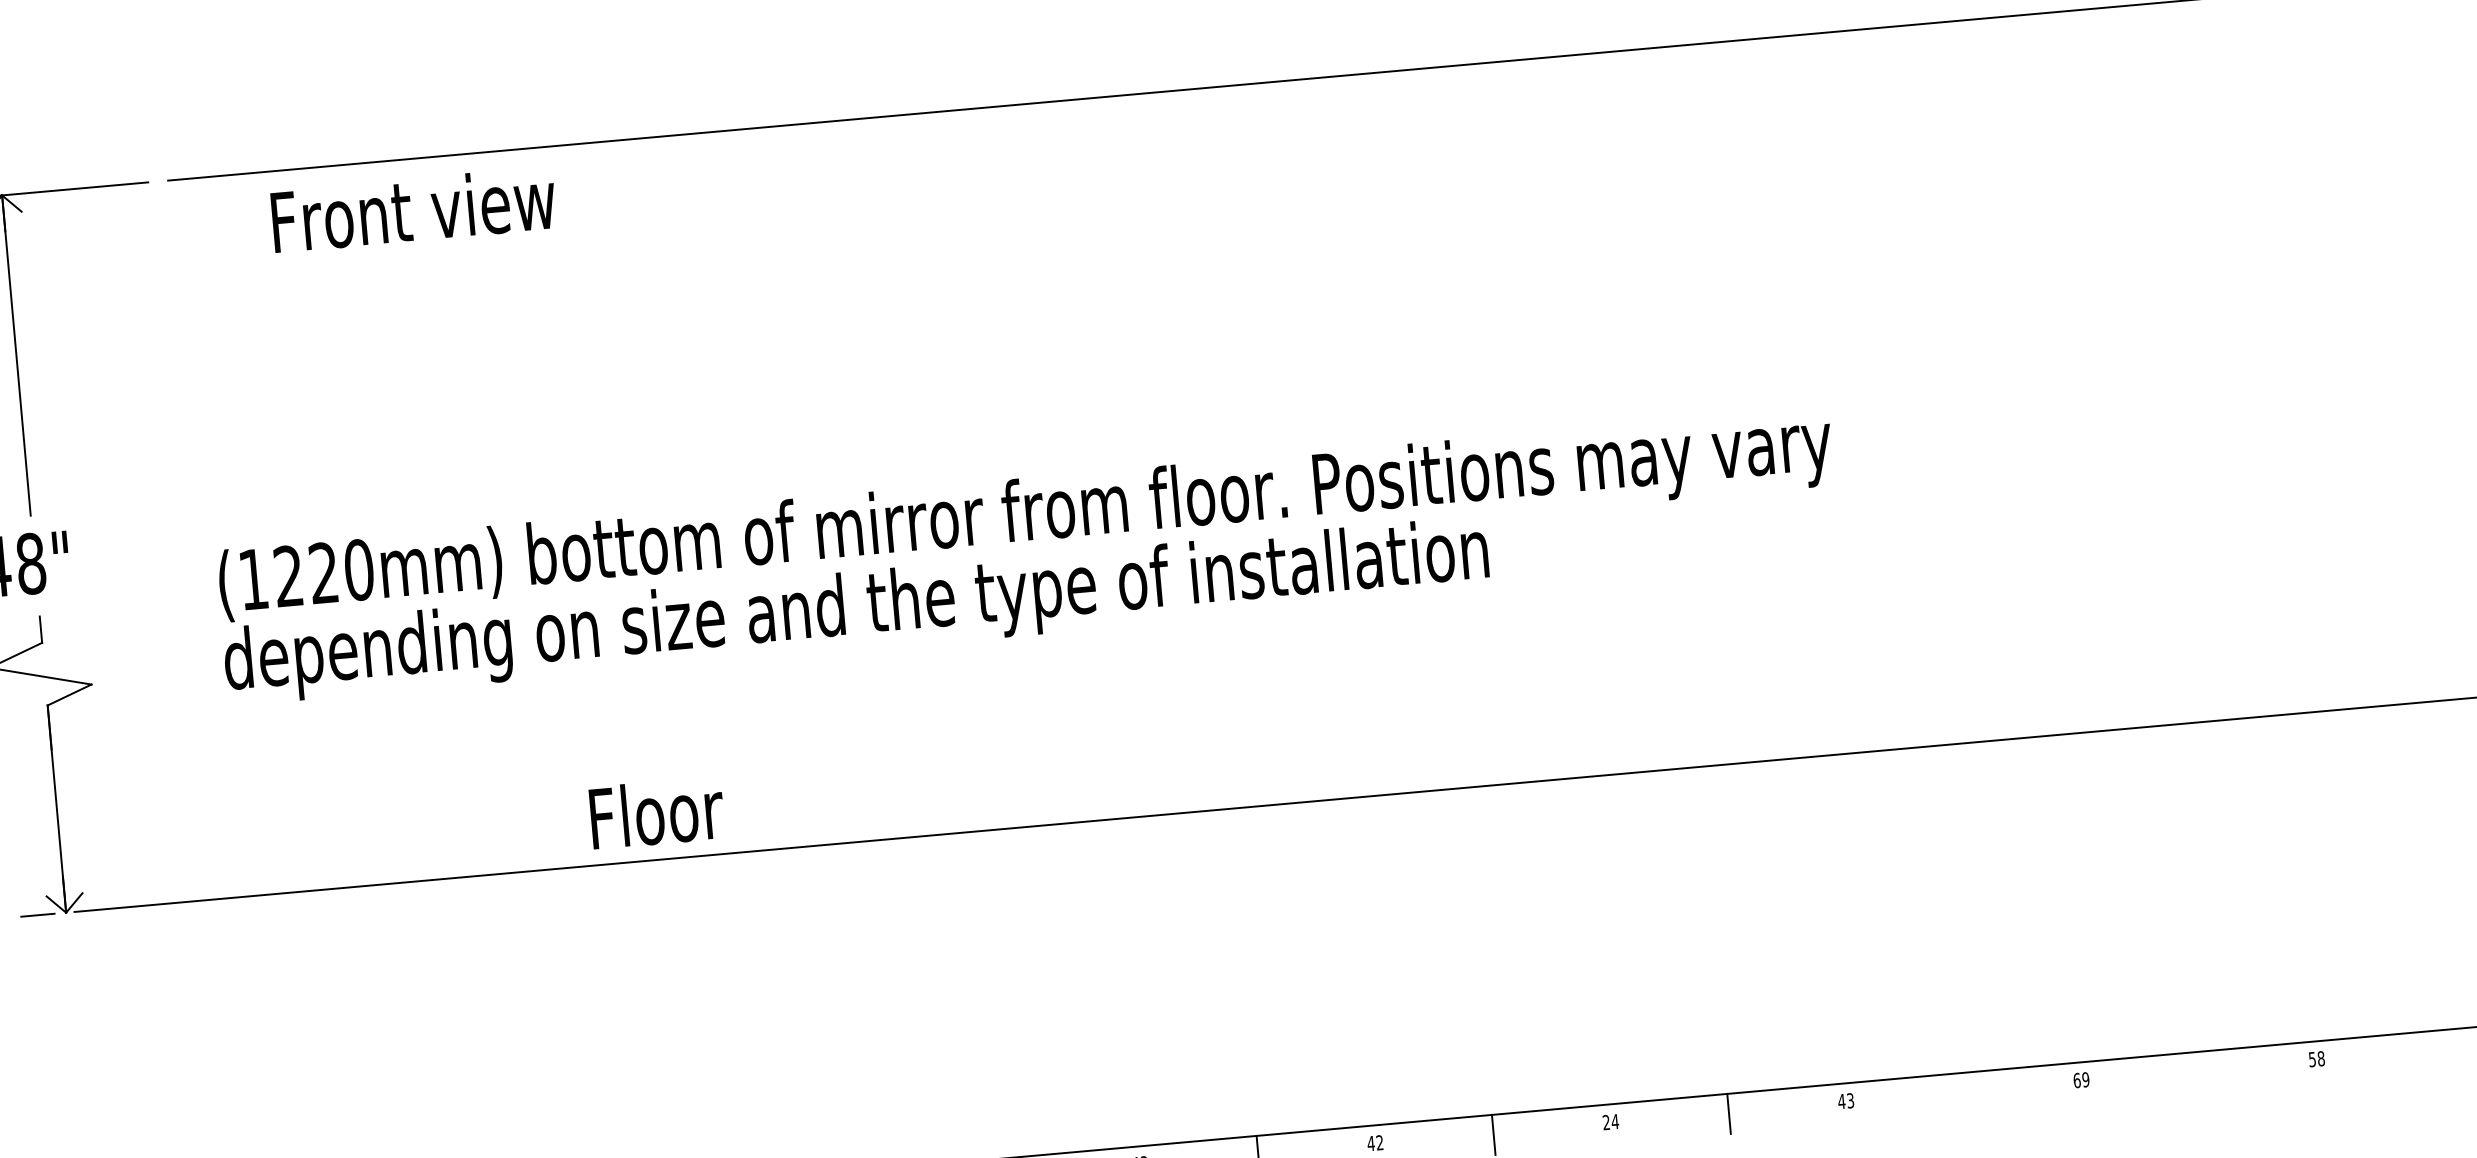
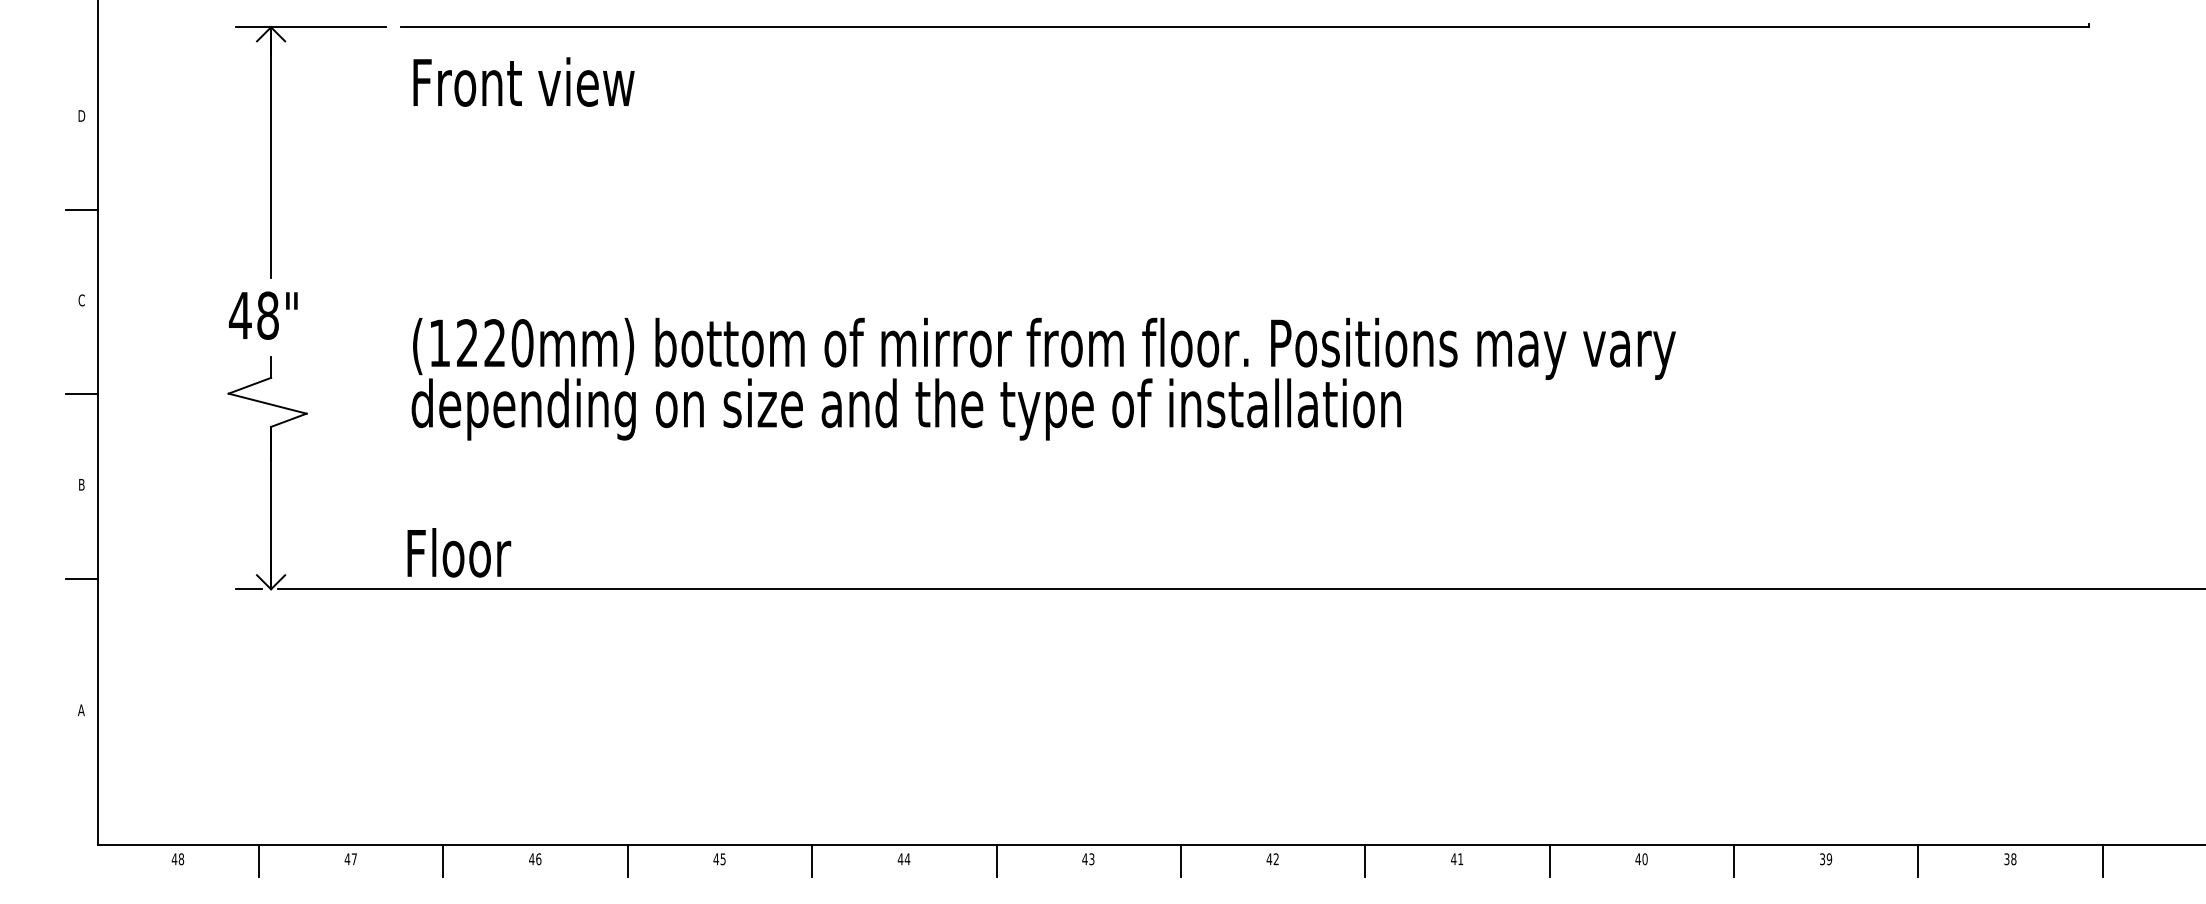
text: (413, 209) -> (523, 81), moved
text: (657, 812) -> (459, 552), moved
line: (2434, 1050) -> (2102, 860), added
text: (2311, 1058) -> (2006, 858), 58 -> 38
line: (2199, 1071) -> (1918, 860), added
text: (2077, 1080) -> (1822, 859), 69 -> 39
line: (1964, 1092) -> (1734, 860), added
text: (1849, 1101) -> (1644, 859), 43 -> 40
text: (1611, 1122) -> (1457, 859), 24 -> 41

